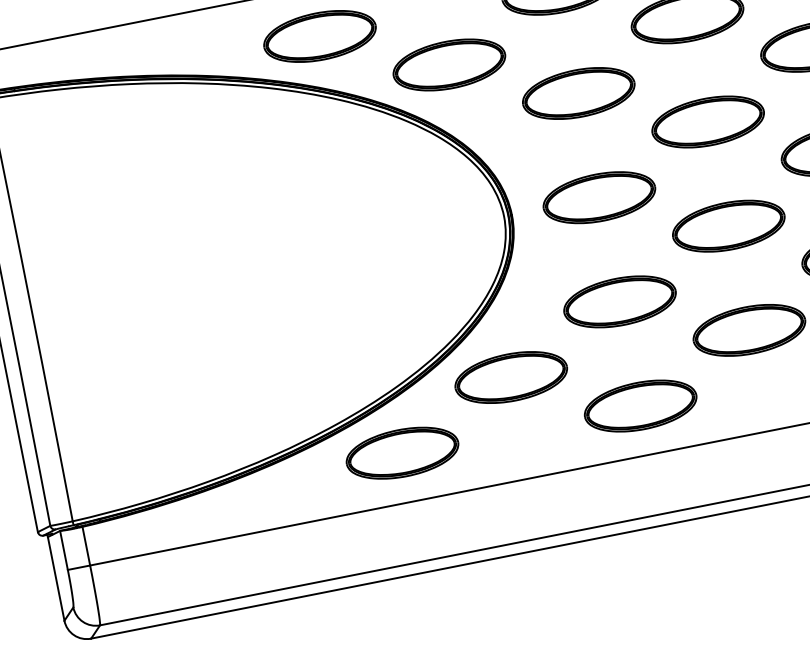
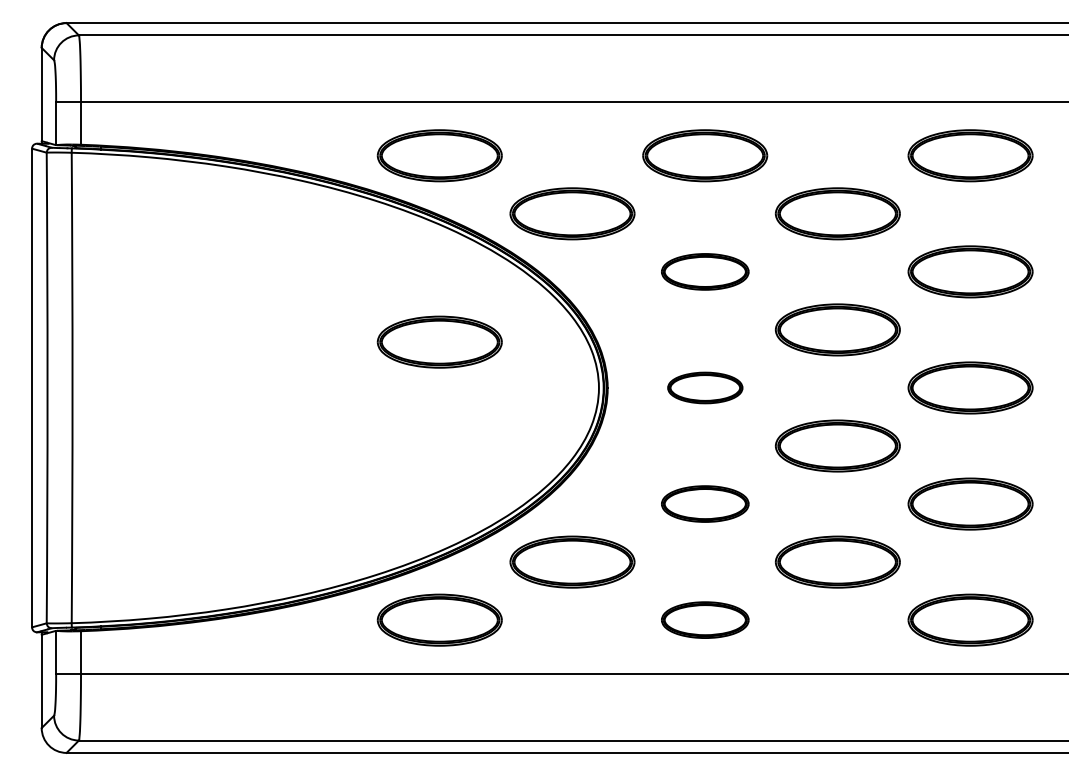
part: (578, 93) -> (705, 271), size x0.7
part: (599, 197) -> (705, 387), size x0.6
part: (352, 203) -> (439, 341), added
part: (620, 301) -> (705, 503), size x0.7
part: (640, 405) -> (705, 619), size x0.7

